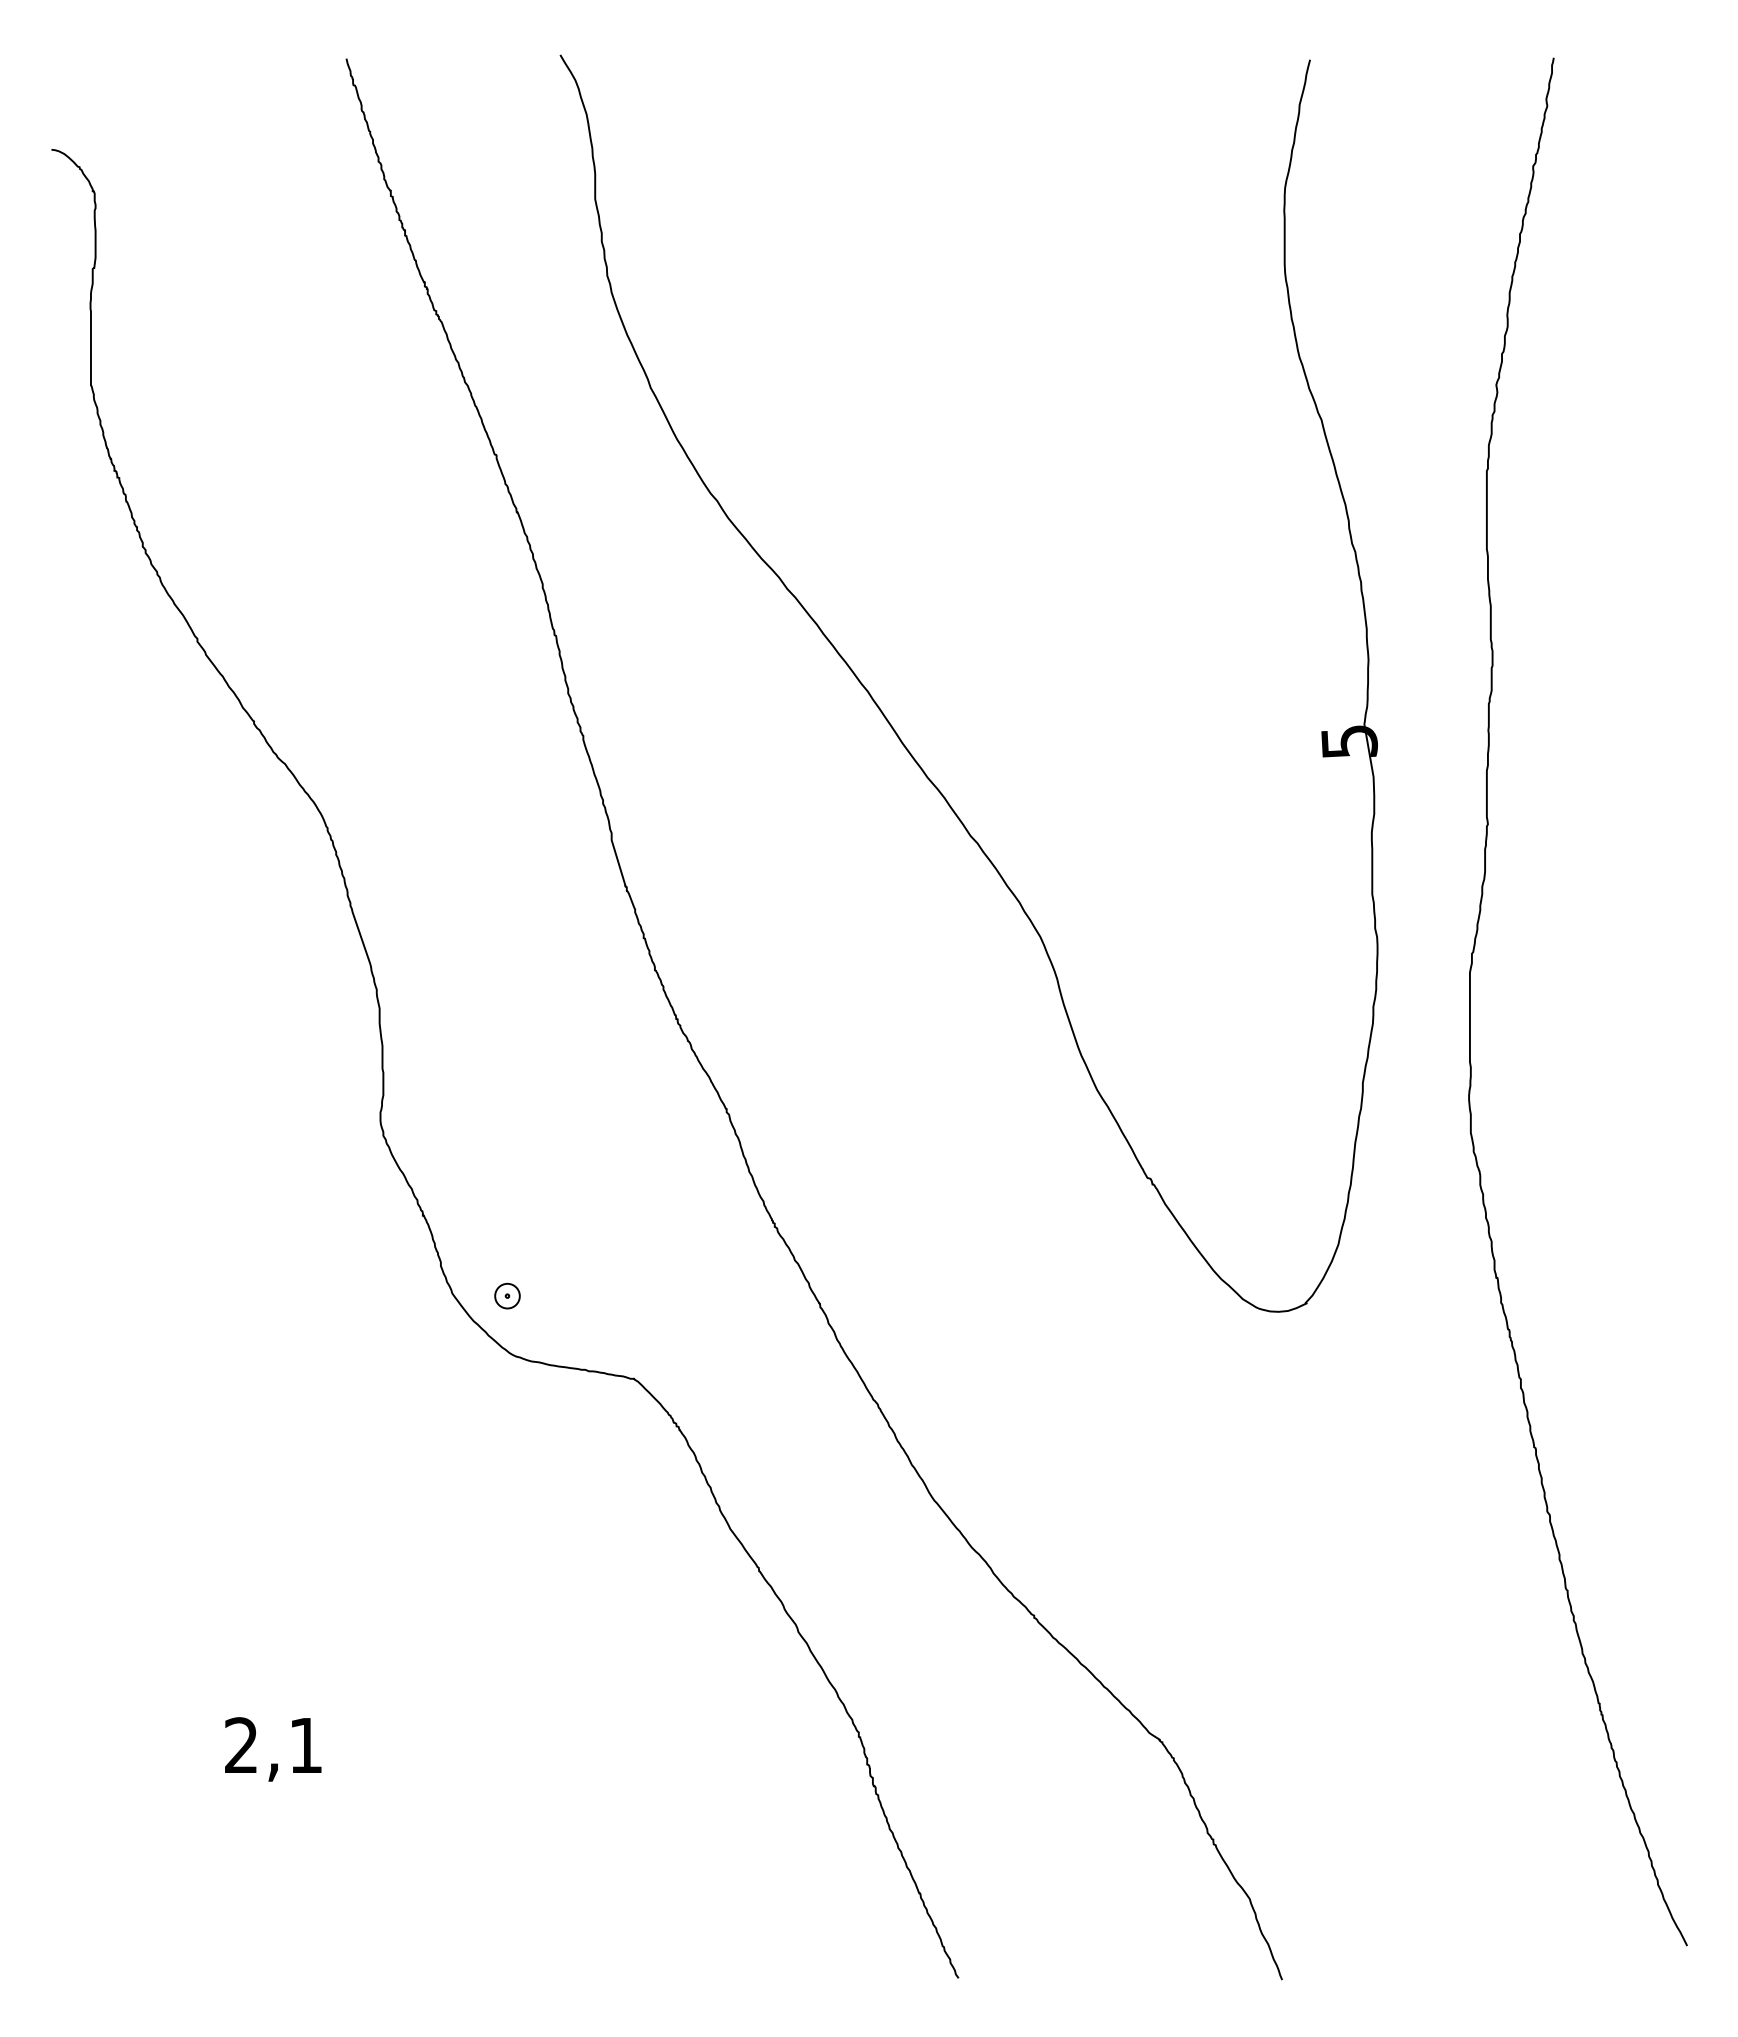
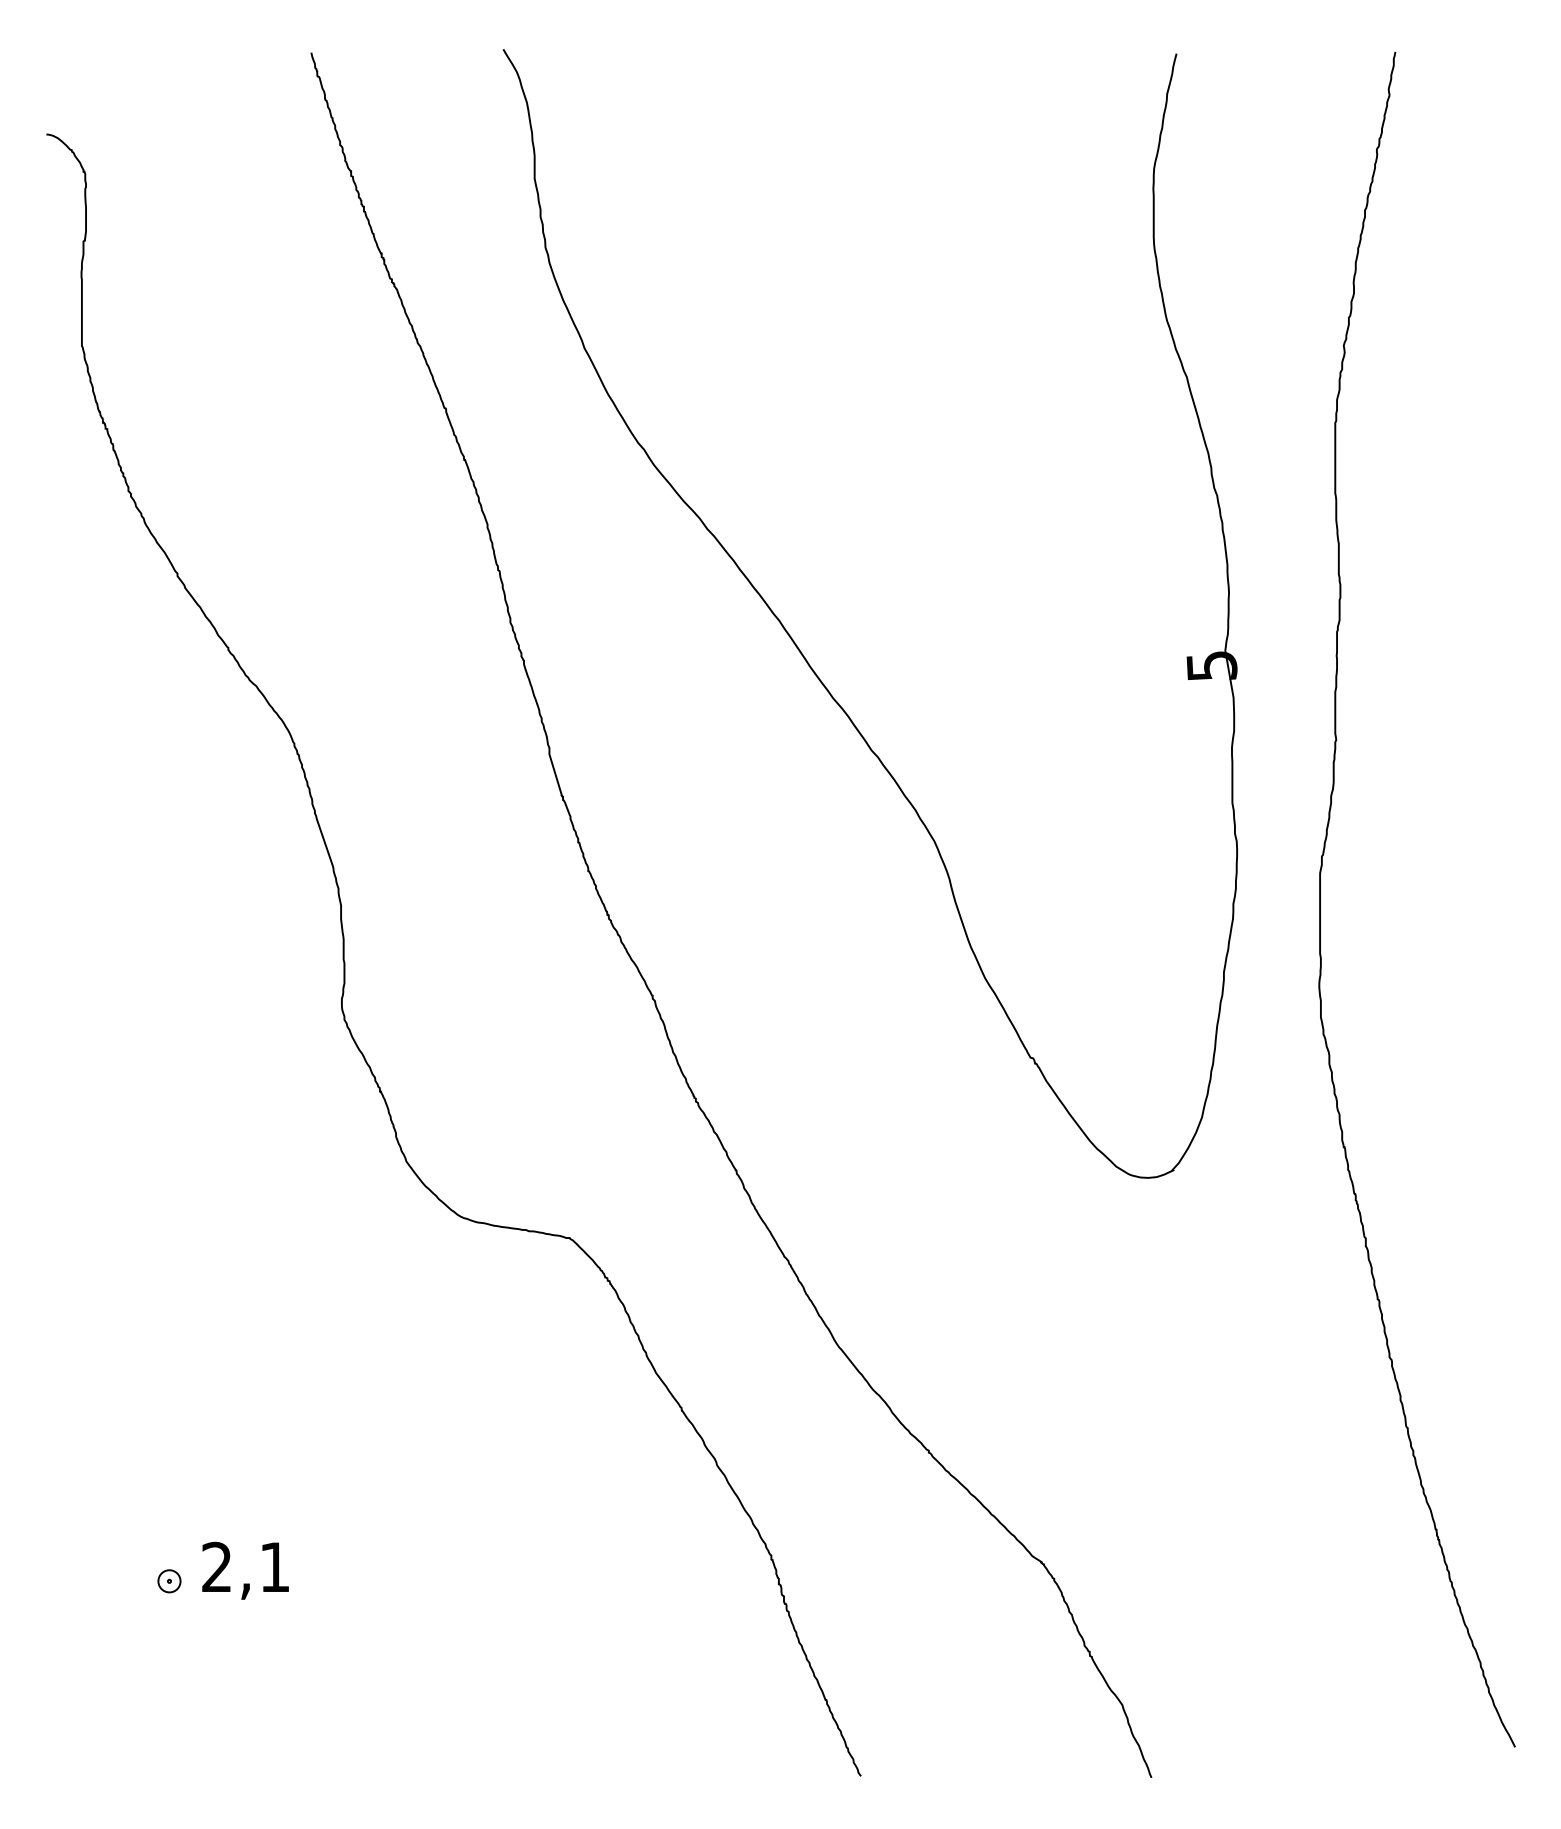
part: (507, 1295) -> (169, 1580), moved

